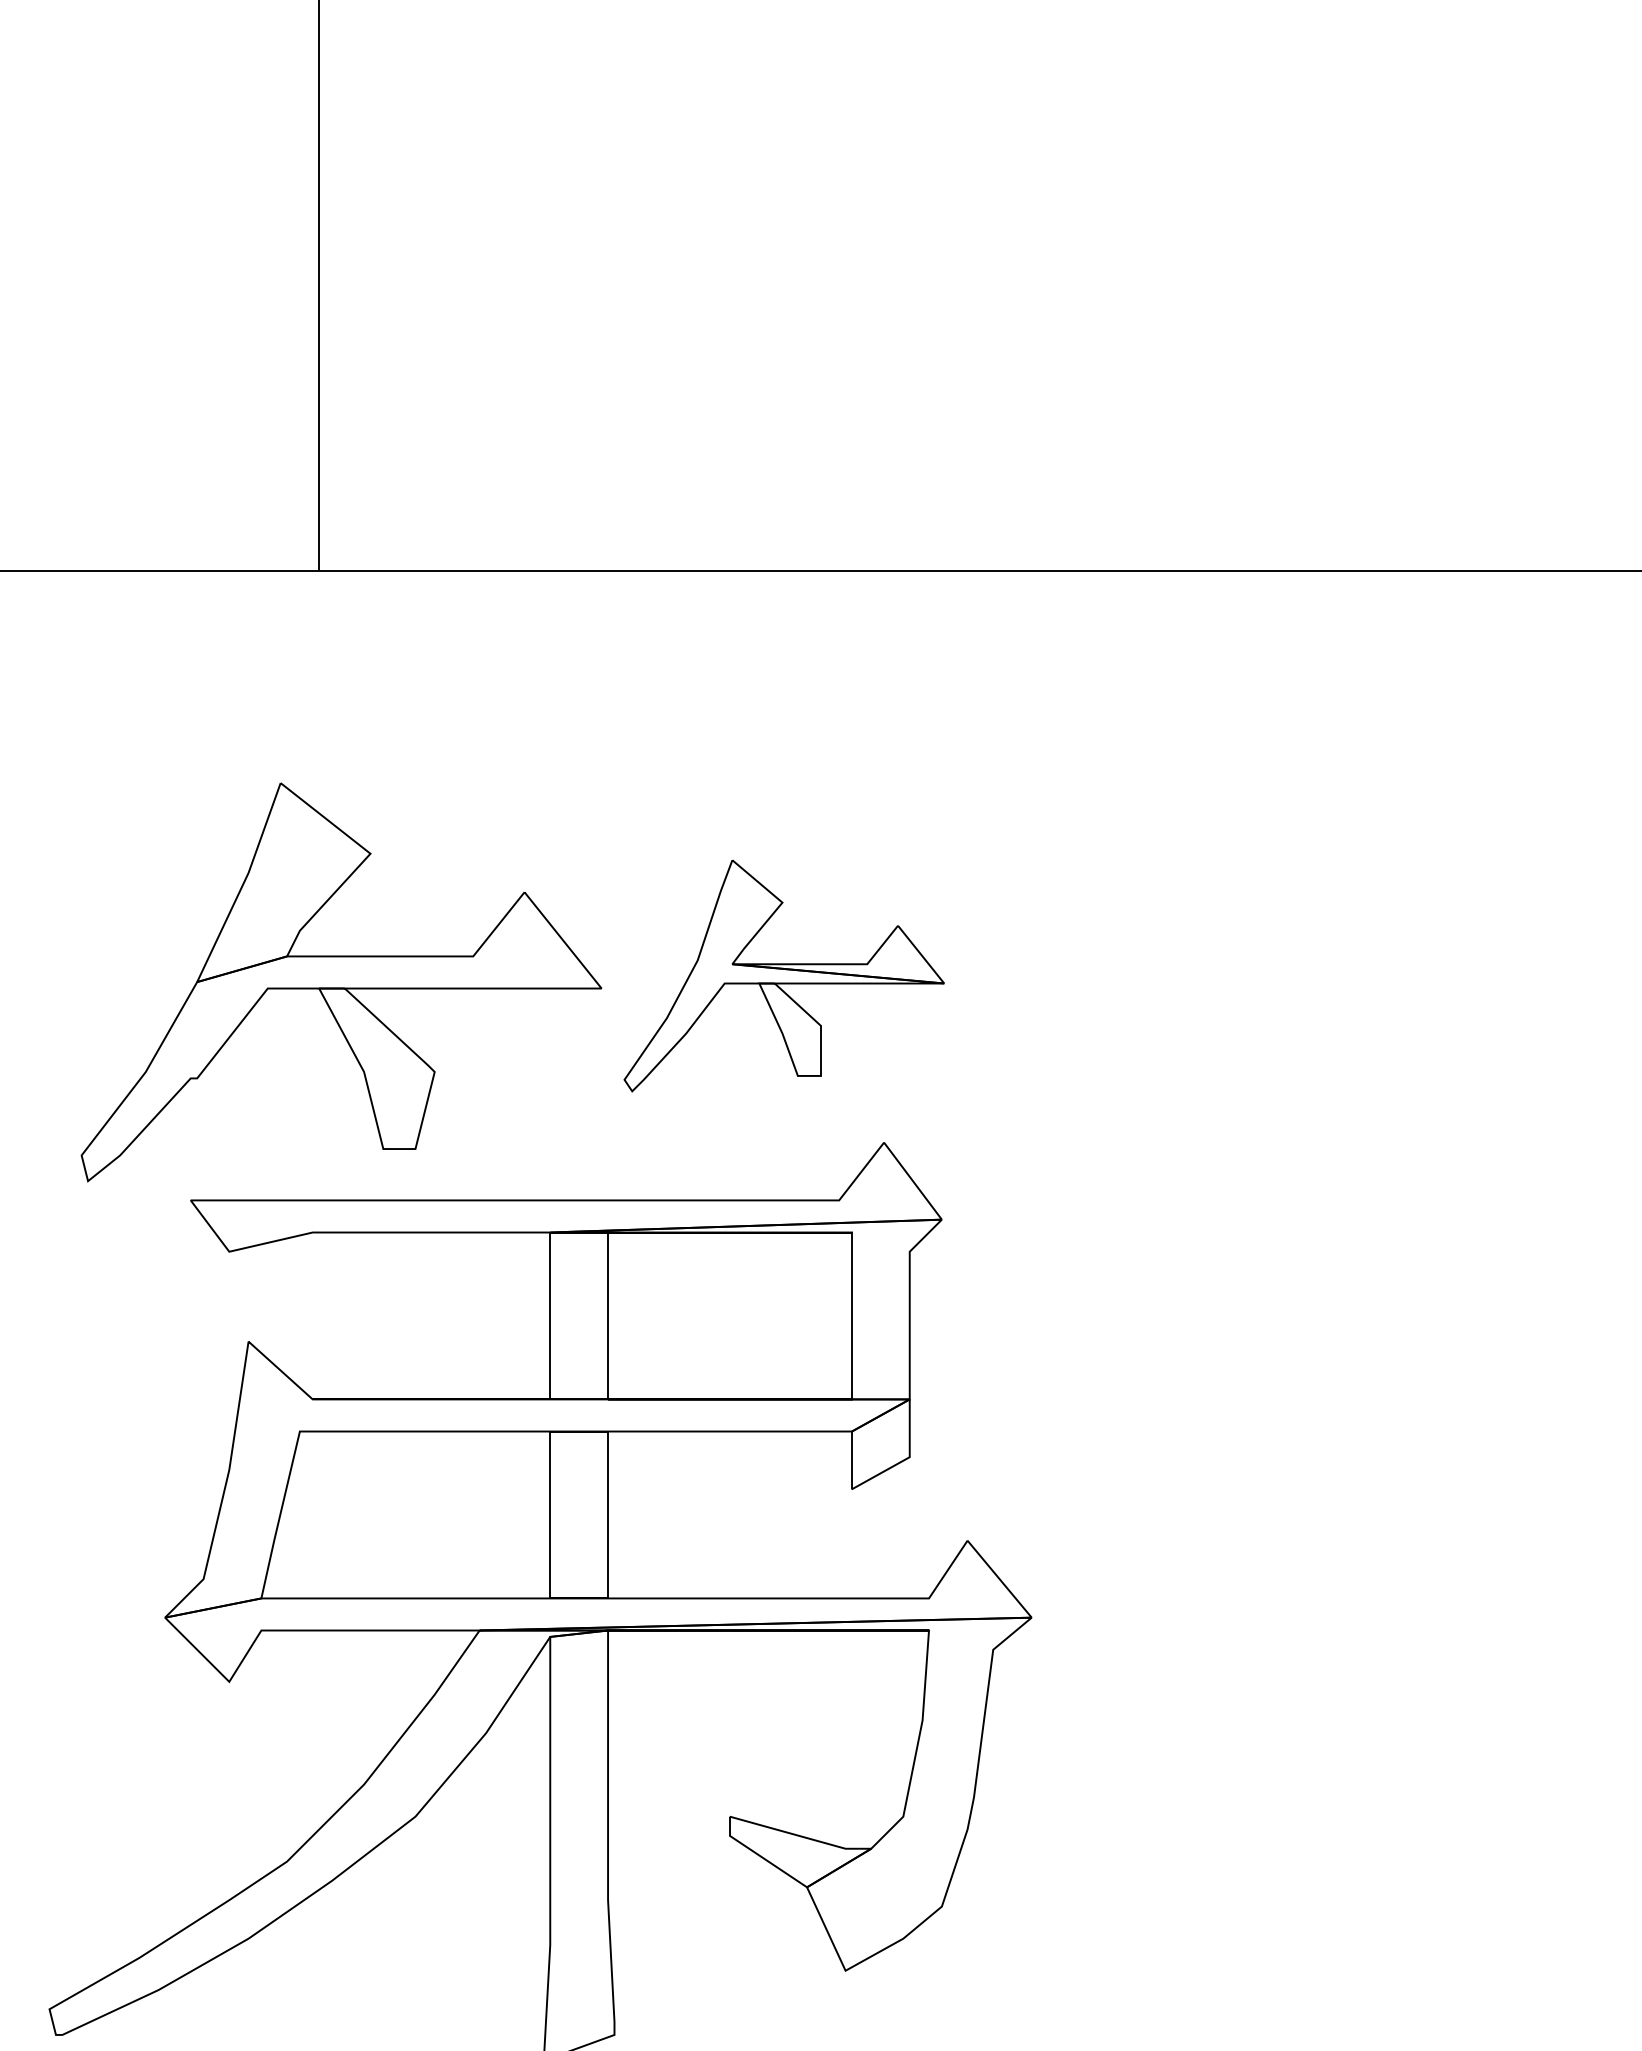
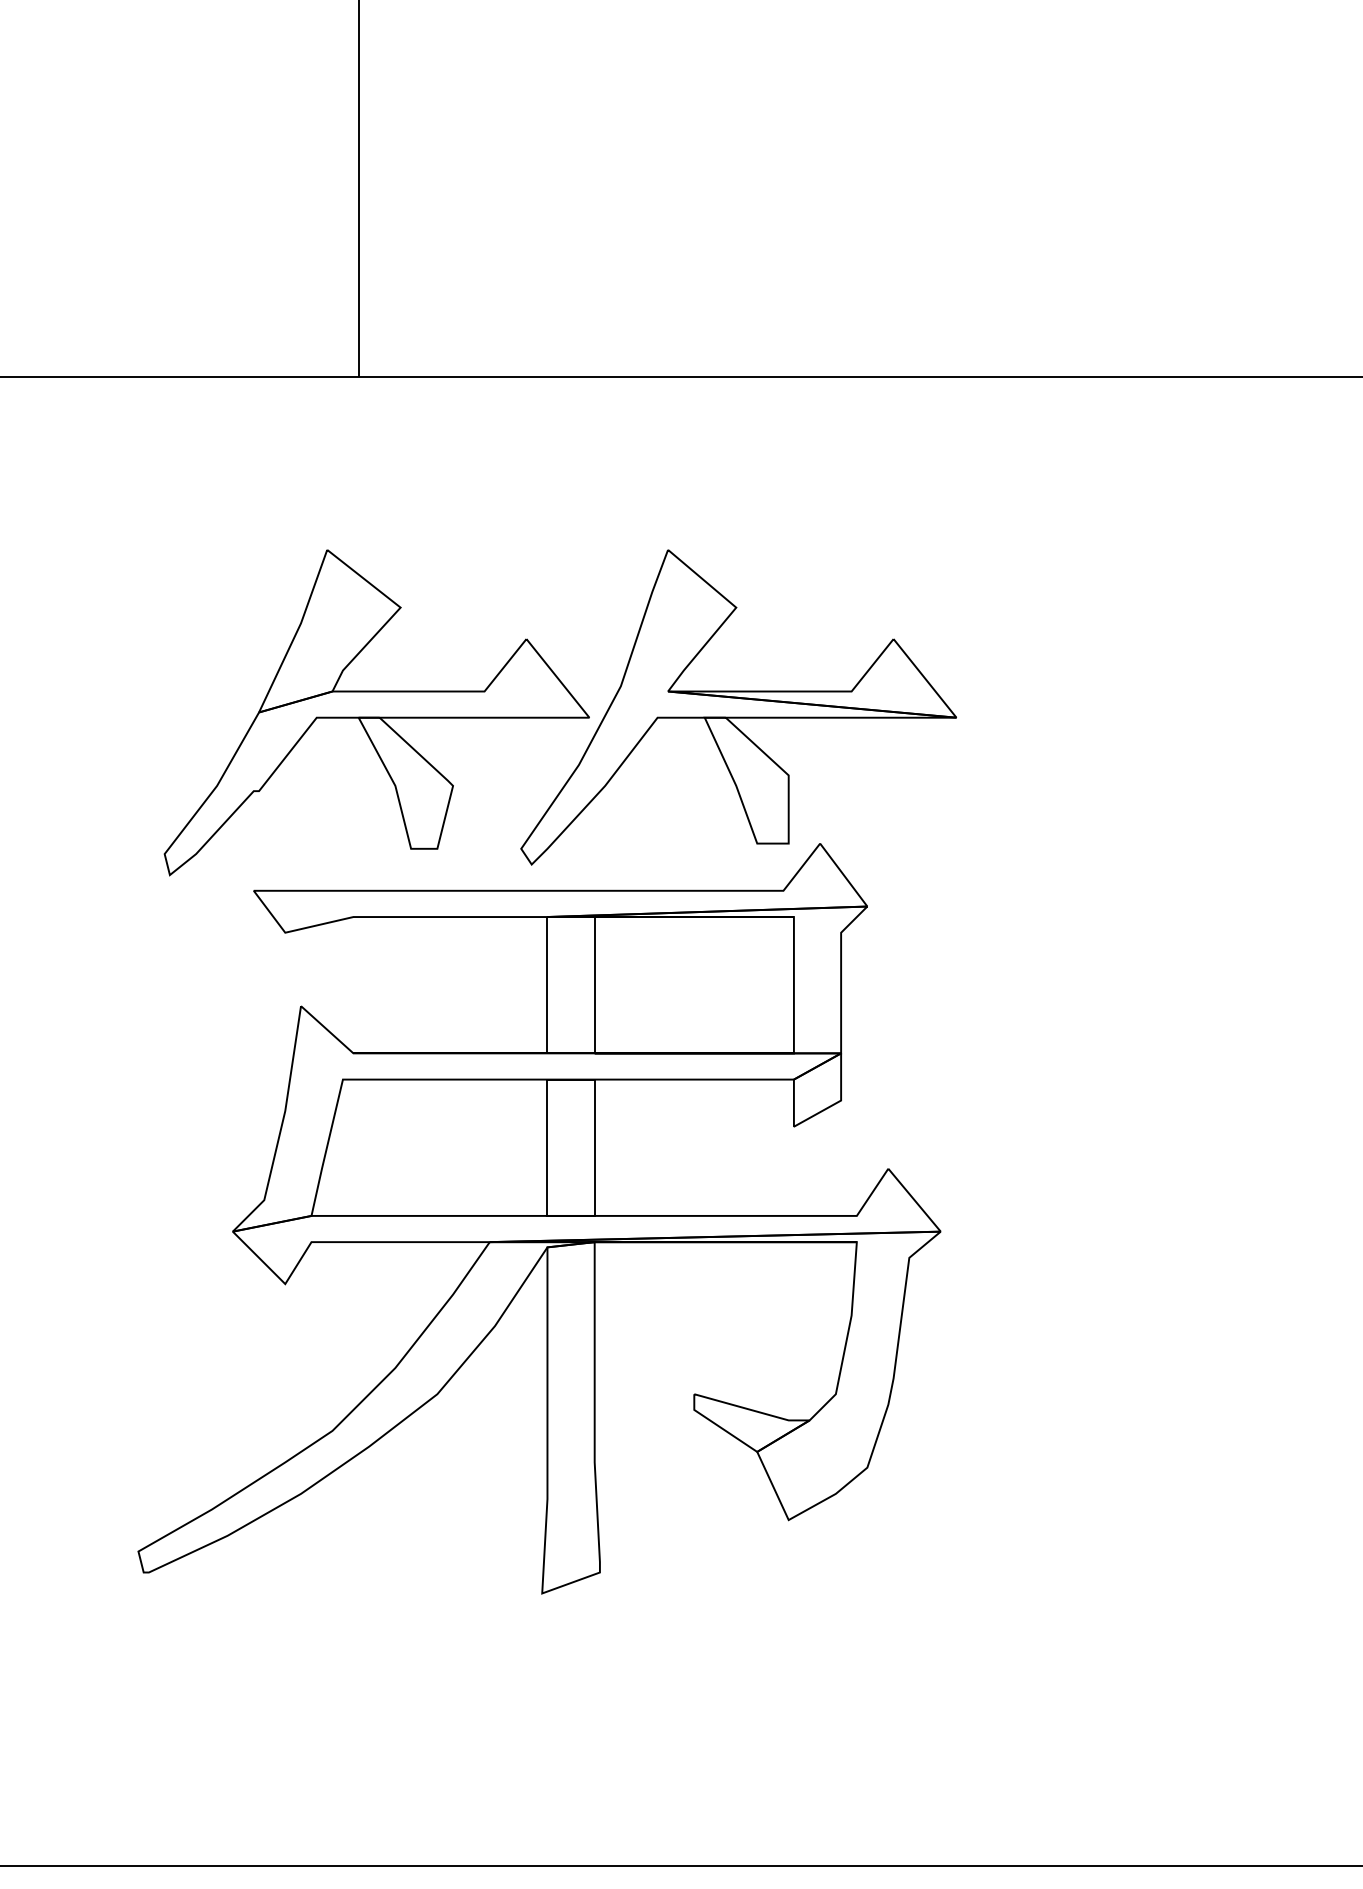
part: (784, 976) -> (738, 707), size x1.67

